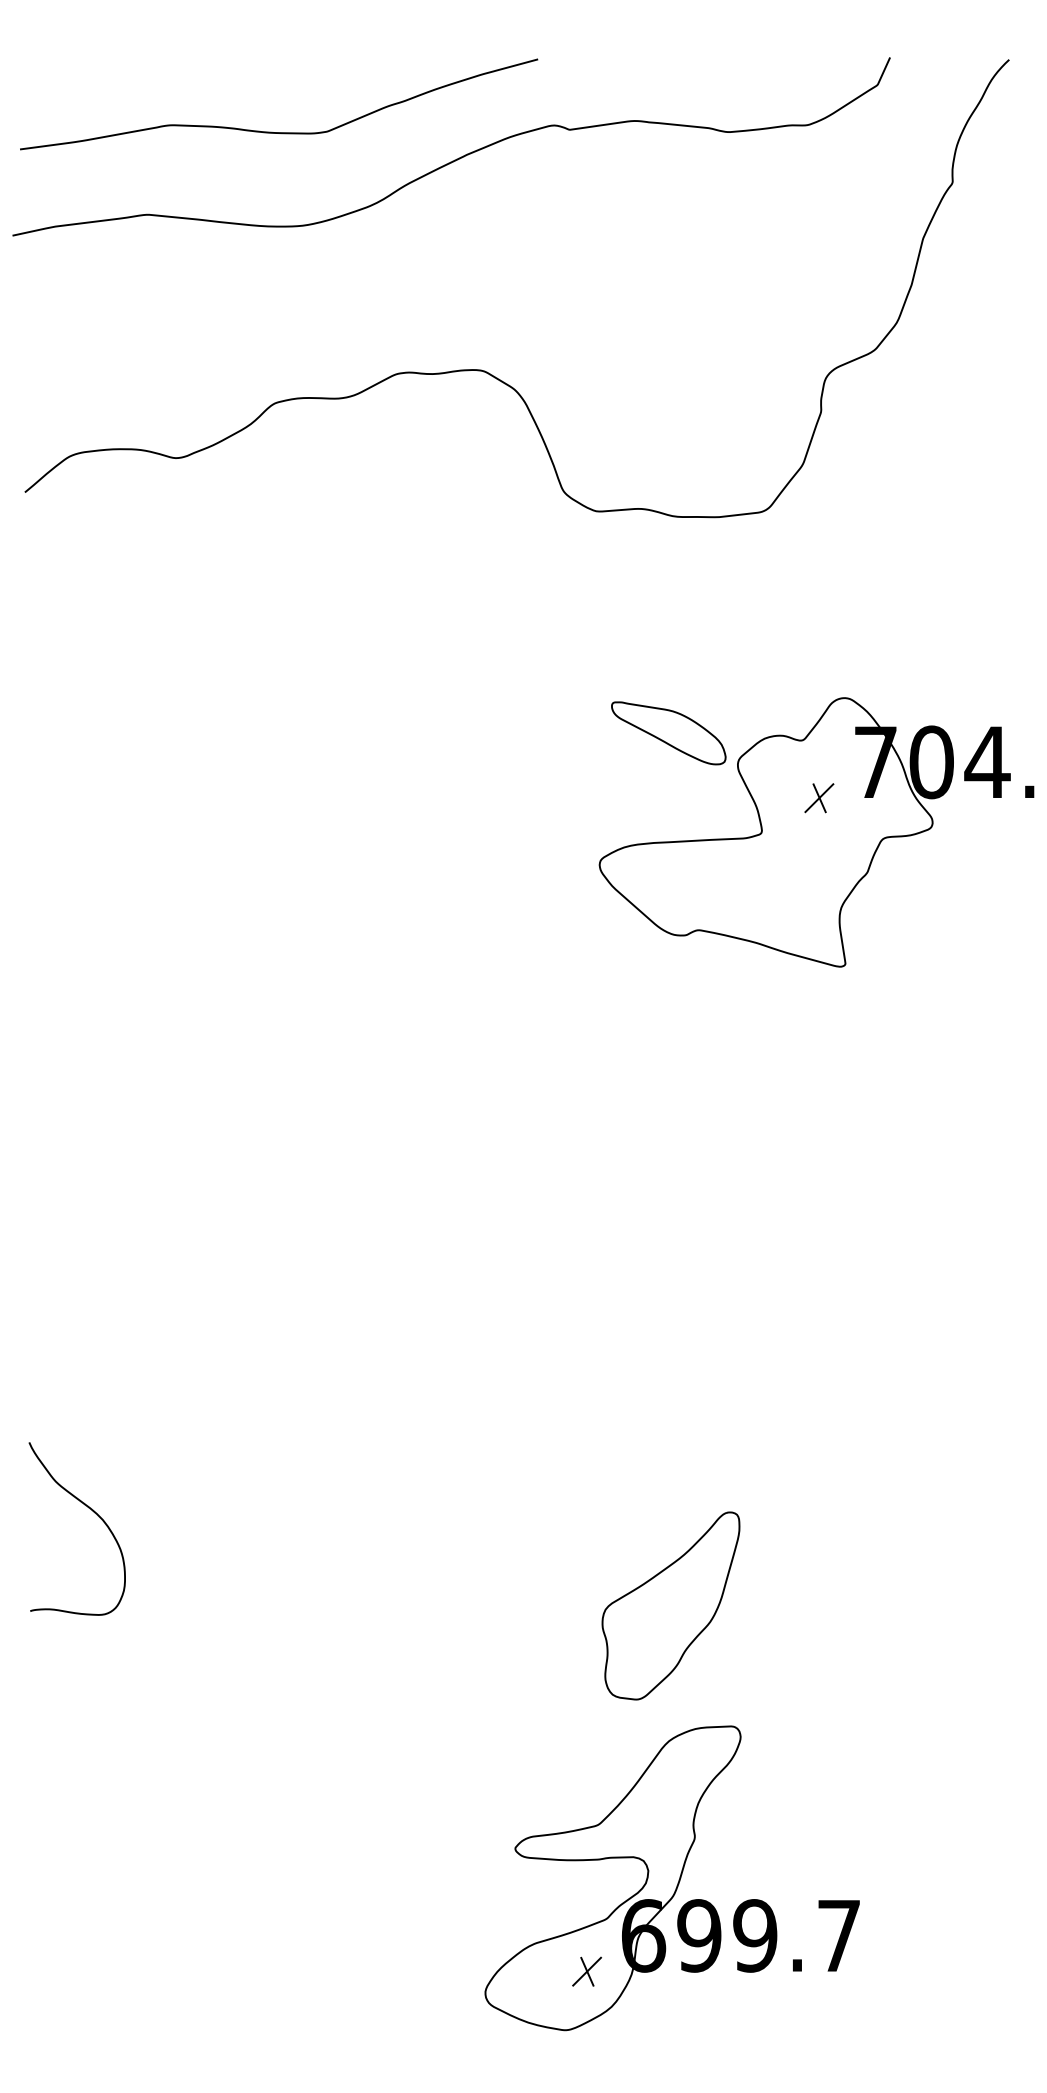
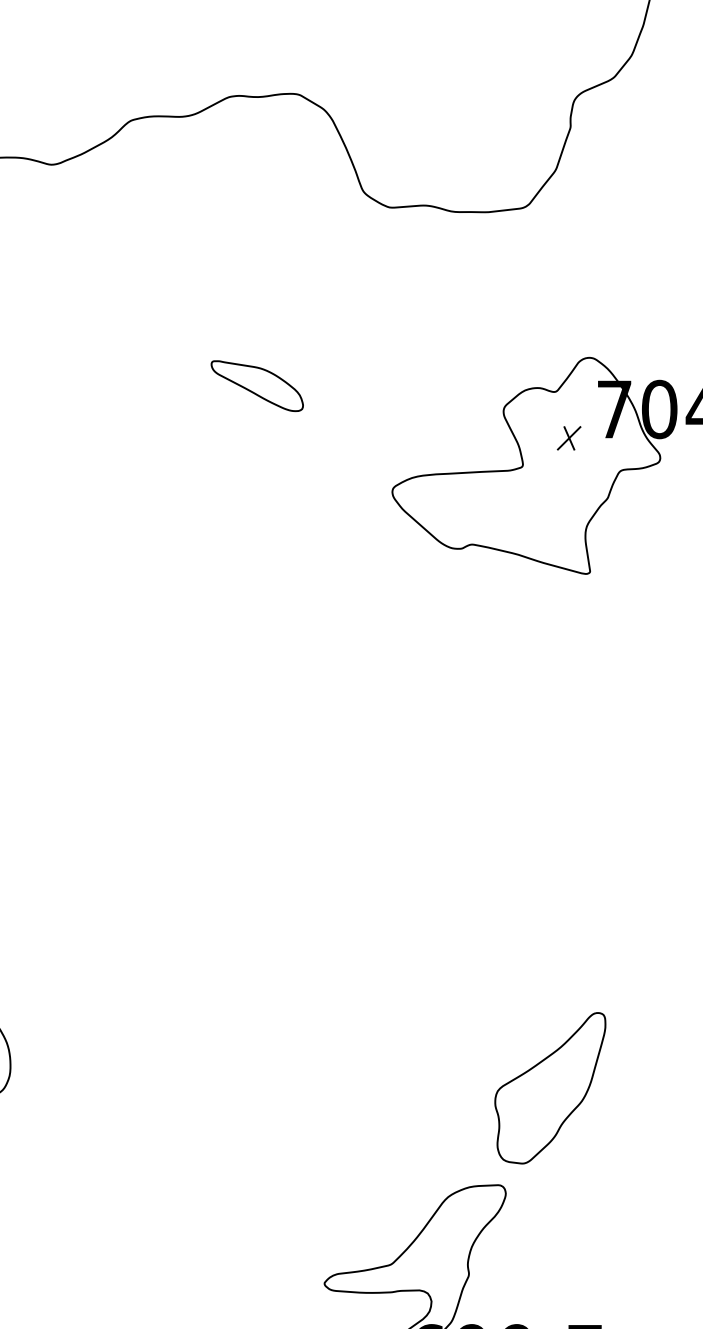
part: (668, 733) -> (257, 386), moved
part: (670, 1605) -> (549, 1087), moved

